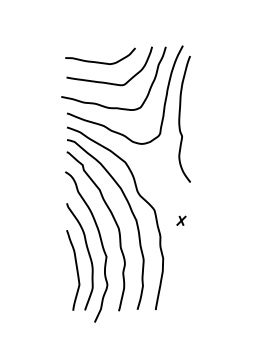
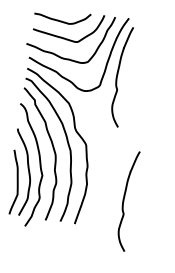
part: (181, 220) -> (106, 156), removed
curve: (212, 270) -> (124, 199), added

